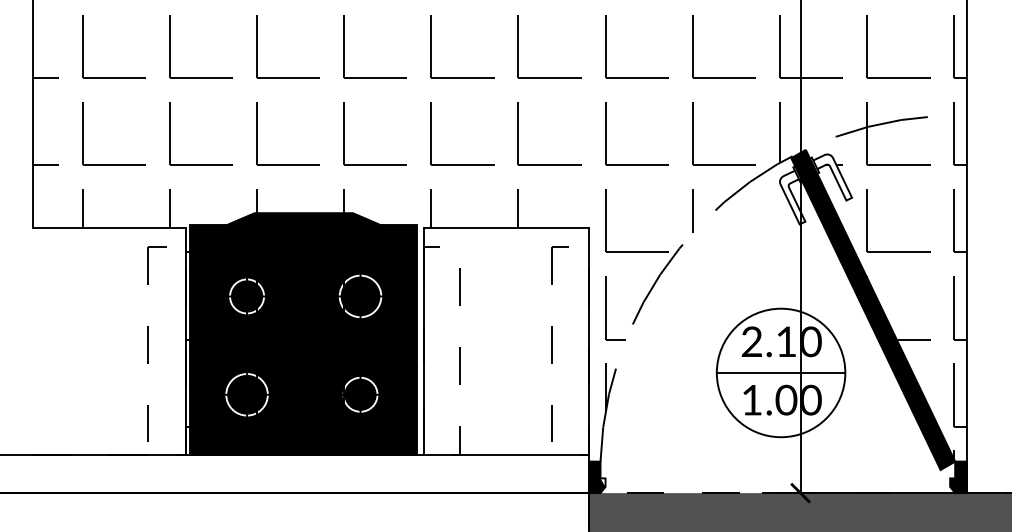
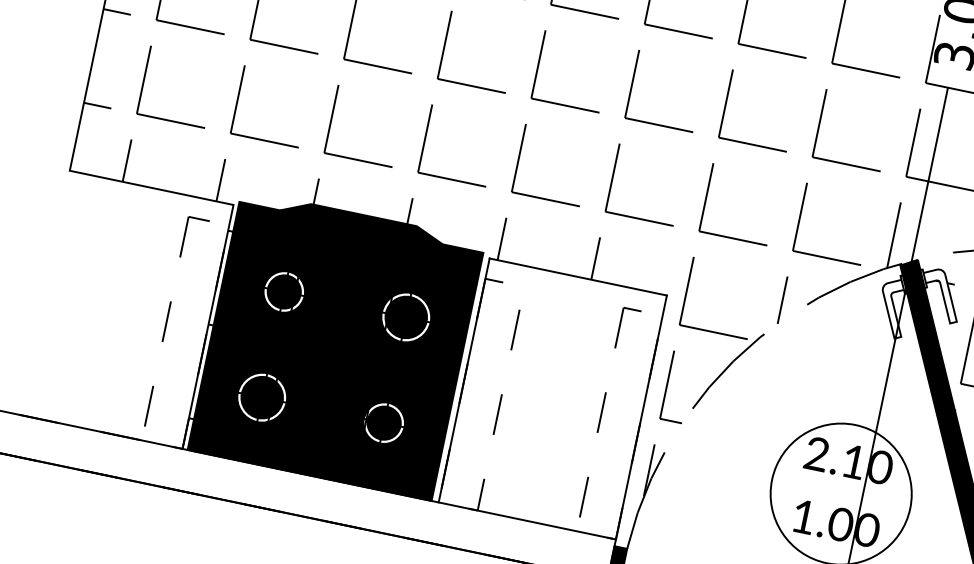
line: (780, 372) -> (840, 493), removed

